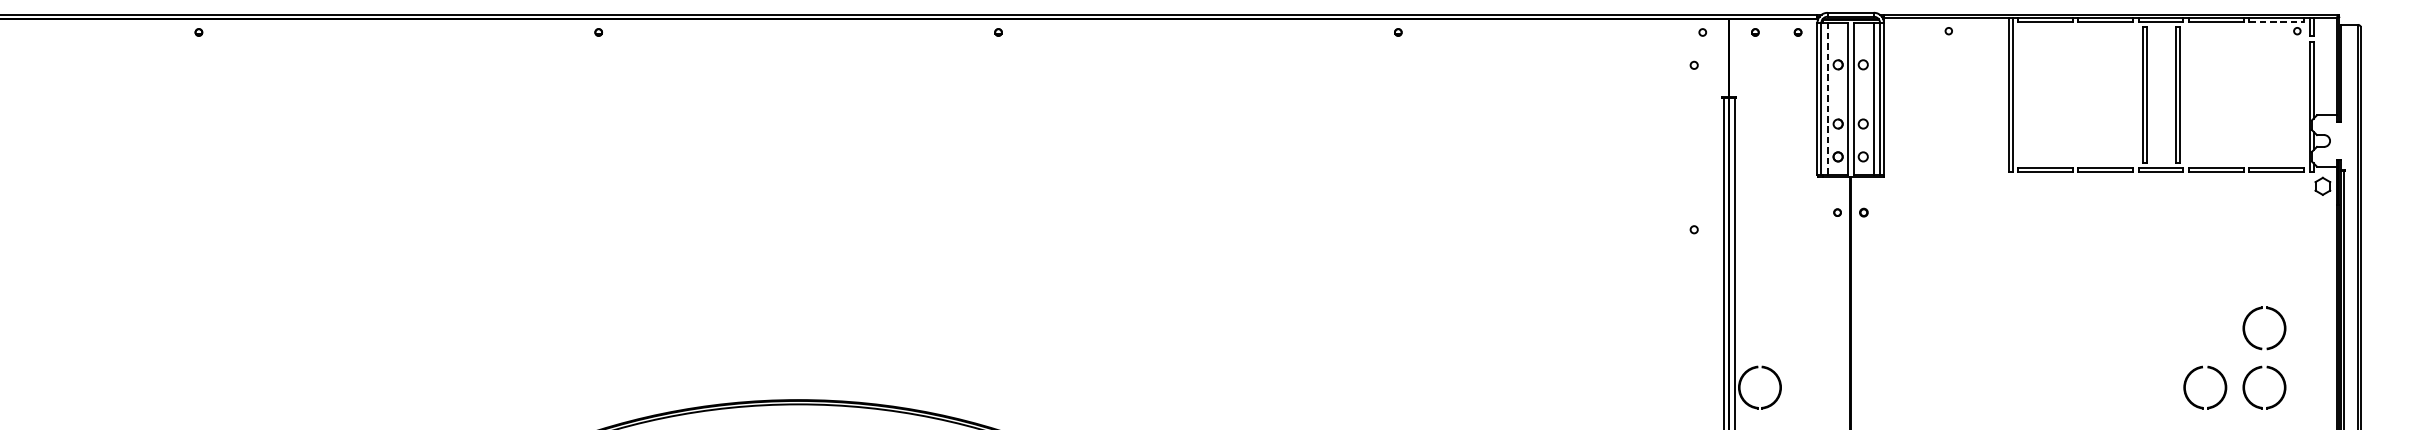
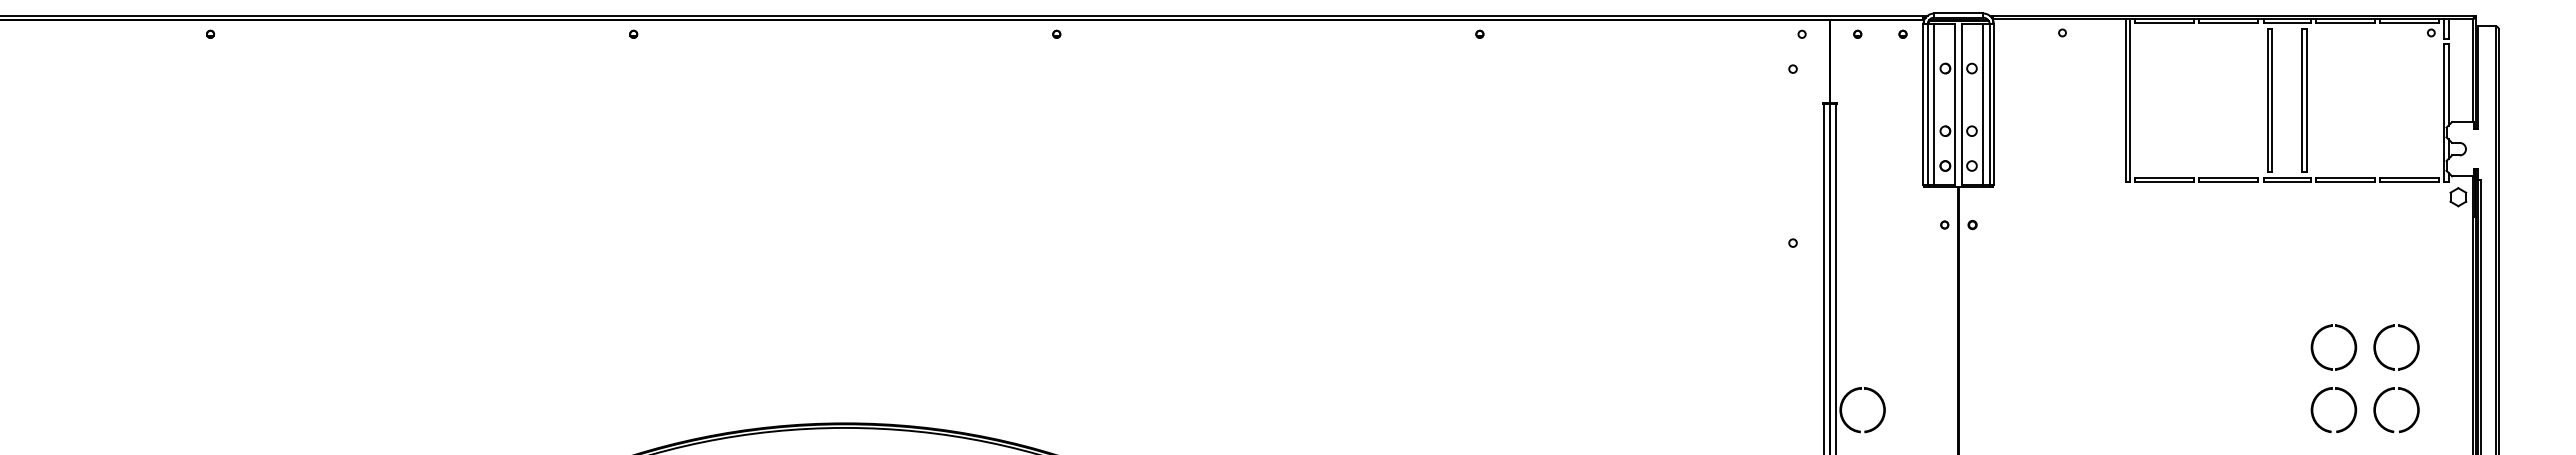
line: (2277, 22) -> (2410, 23), dashed -> solid
line: (1827, 98) -> (1934, 104), dashed -> solid
part: (2186, 322) -> (2314, 341), added

